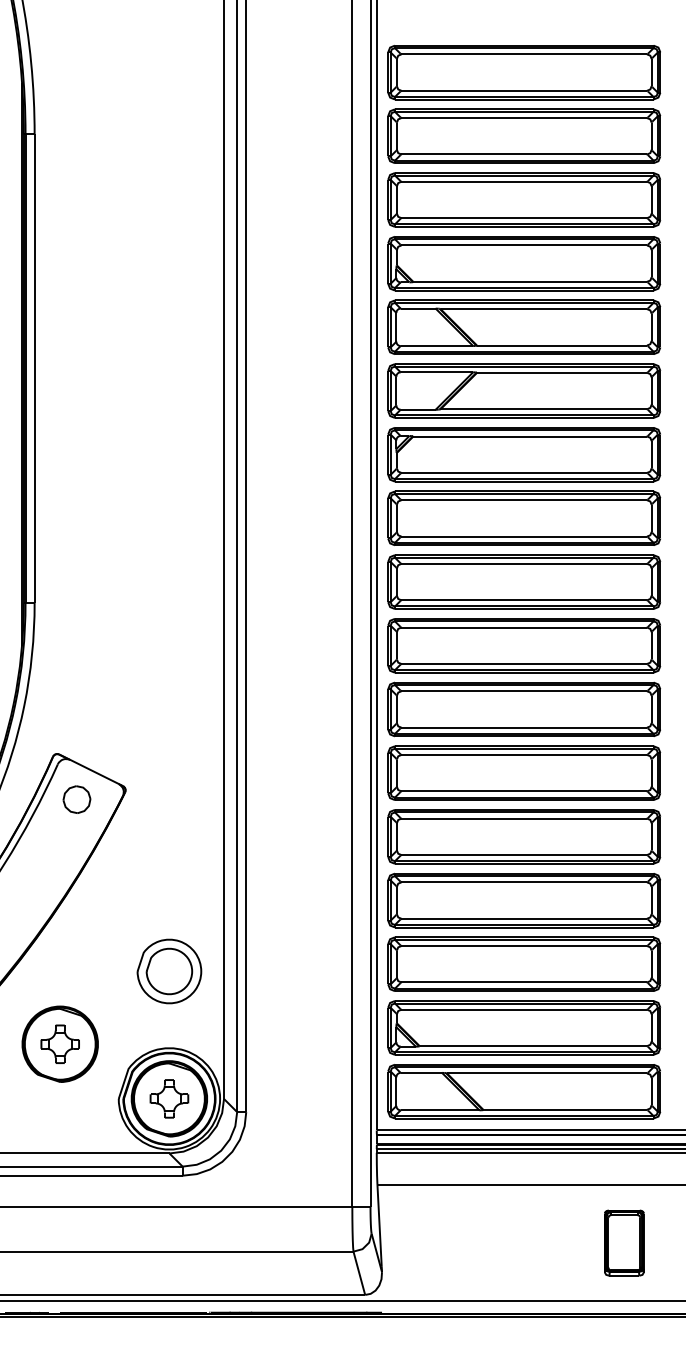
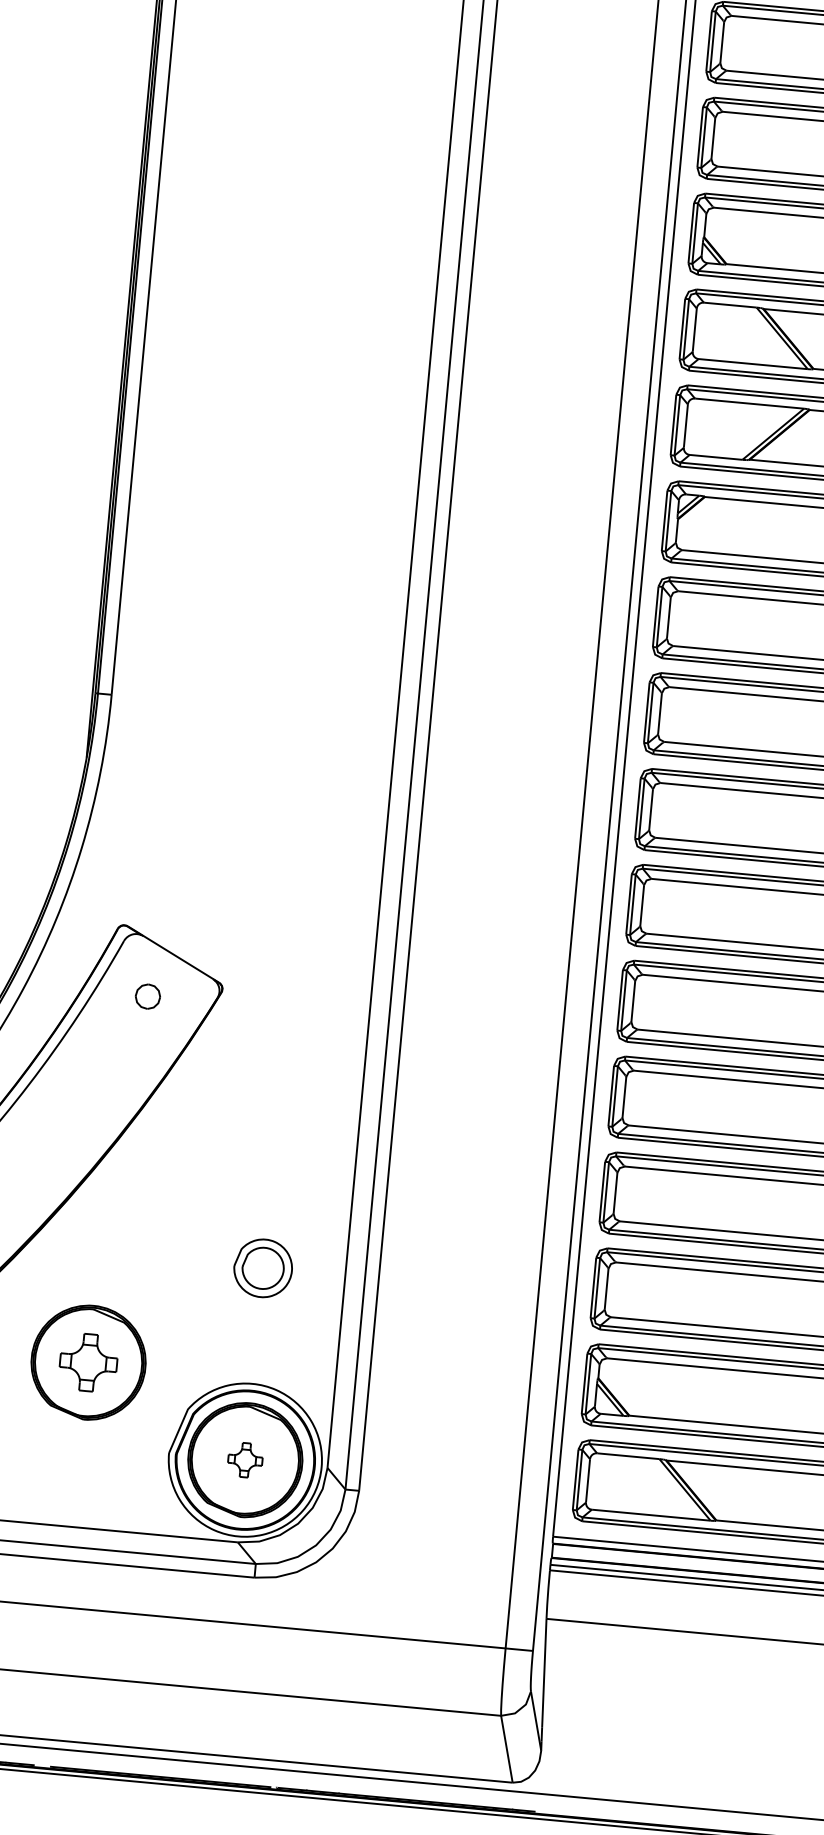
part: (76, 799) -> (147, 996), size x0.6
part: (169, 971) -> (263, 1268), size x0.6
part: (169, 1098) -> (245, 1459), size x0.6

